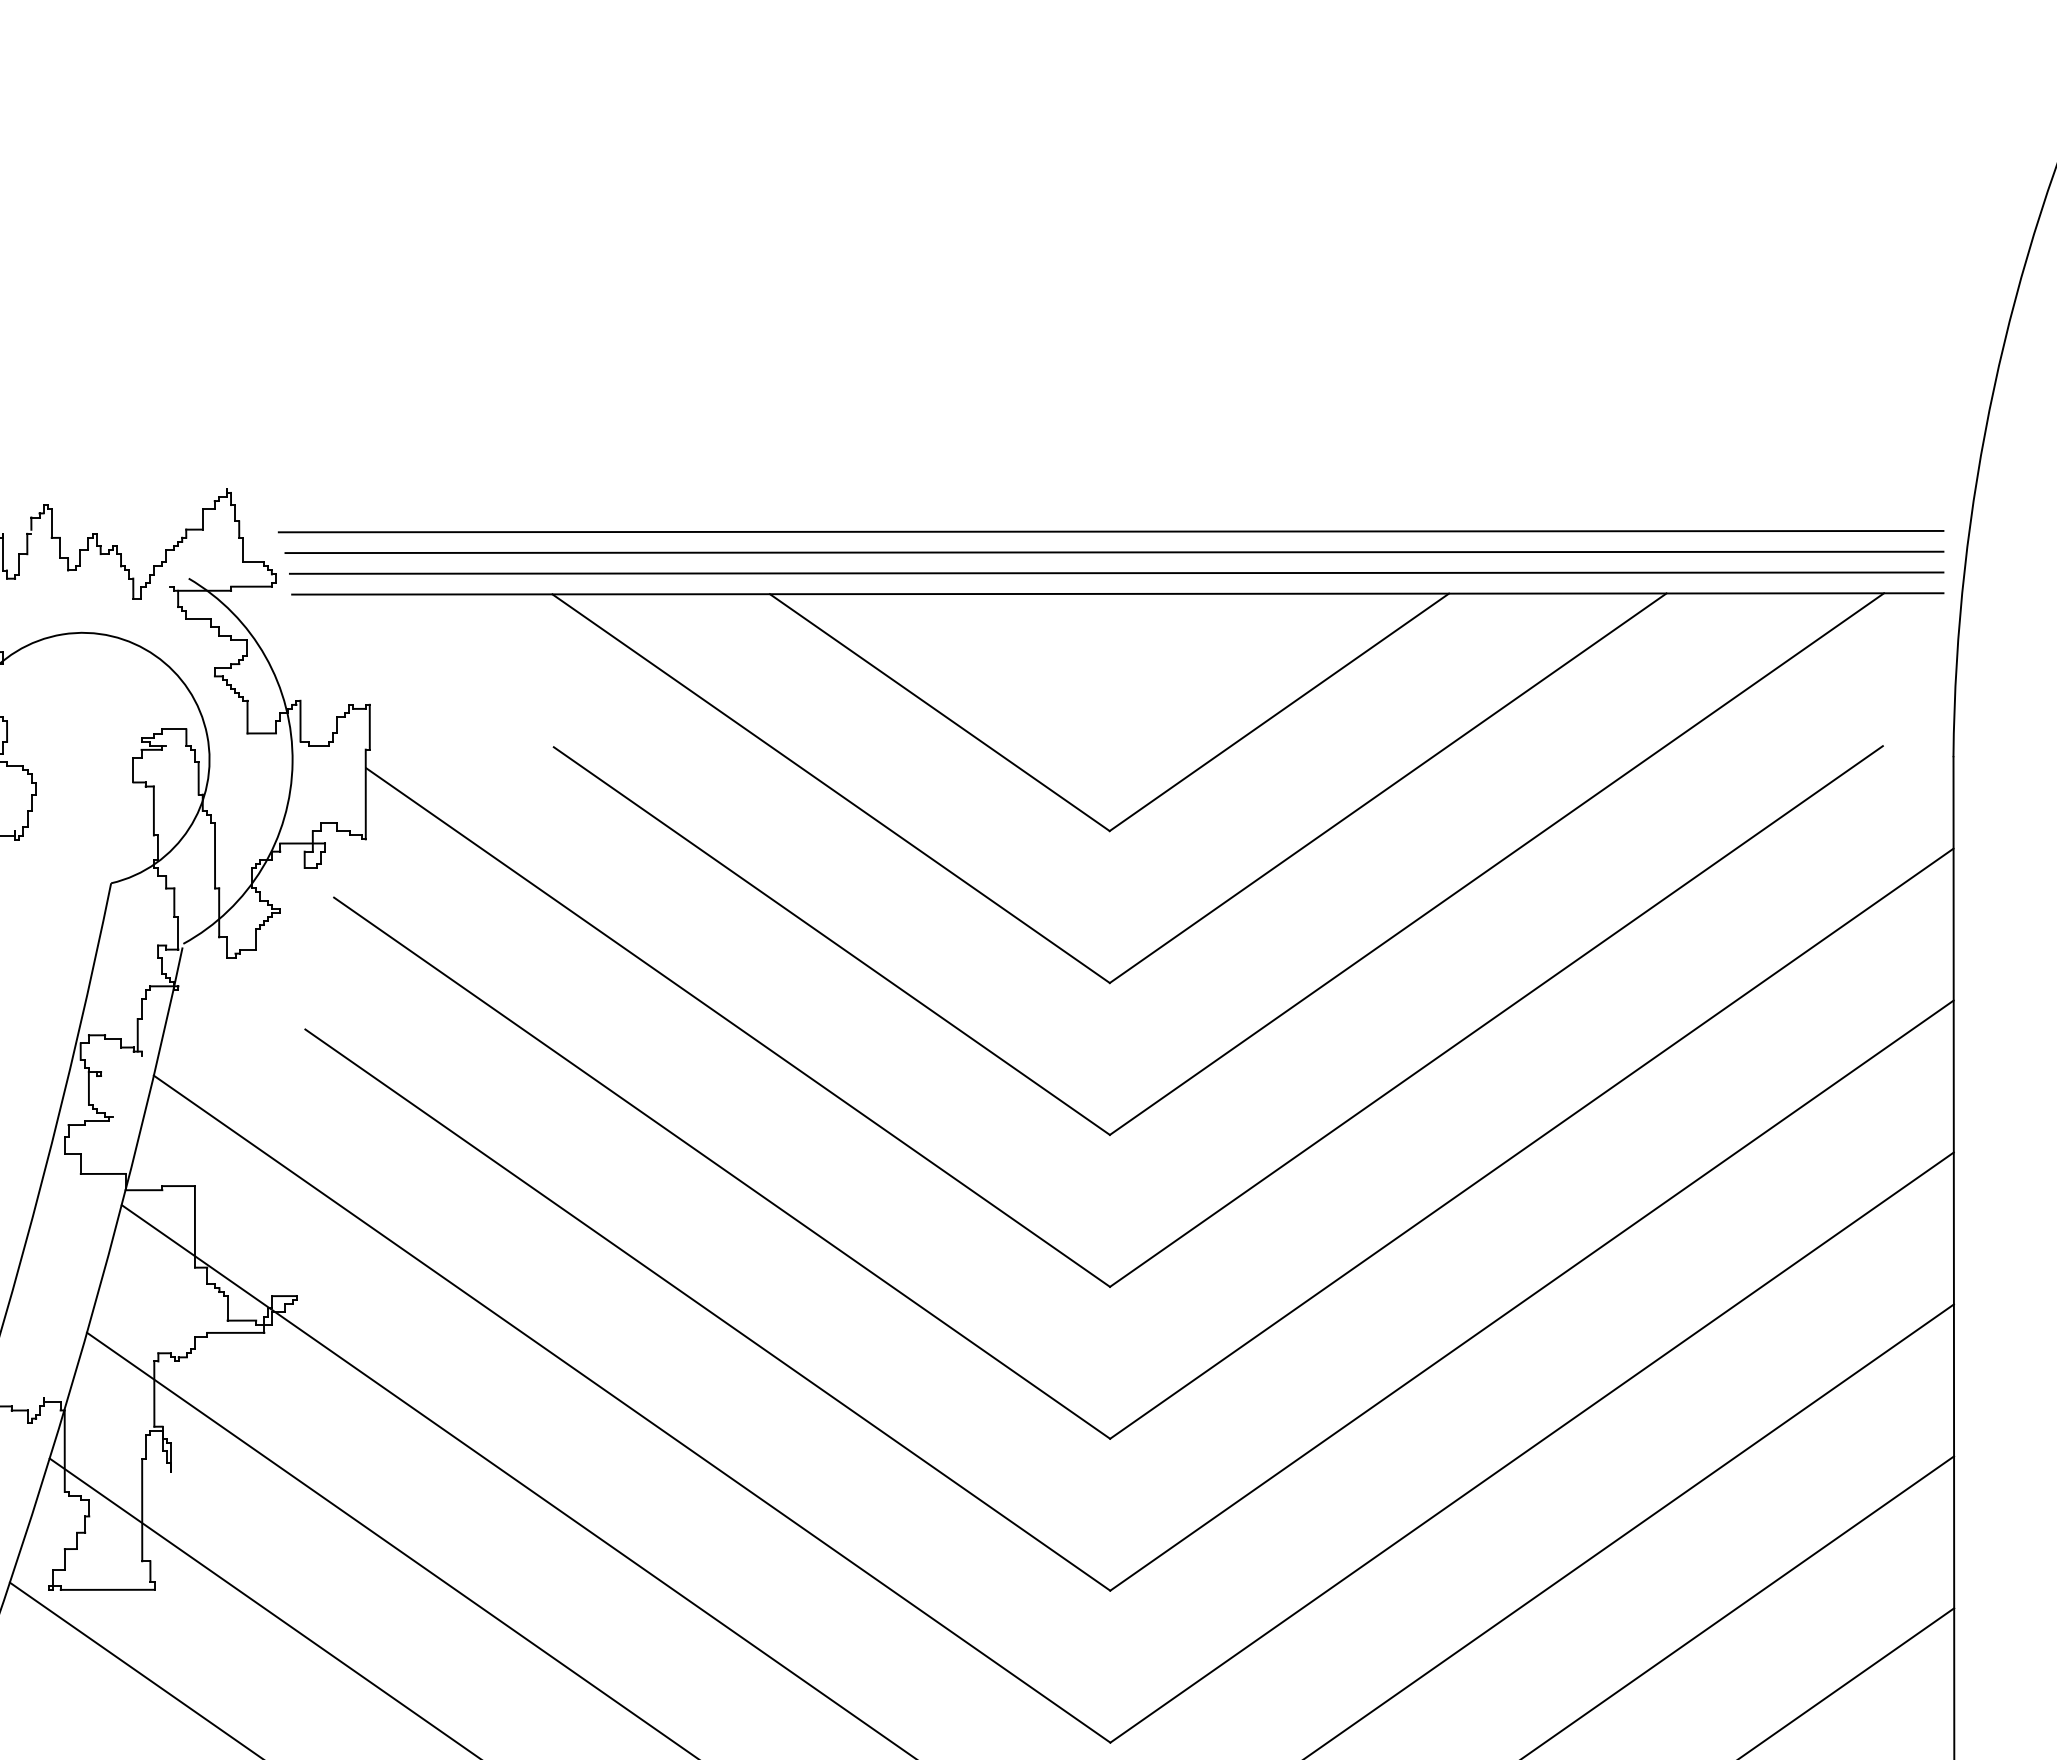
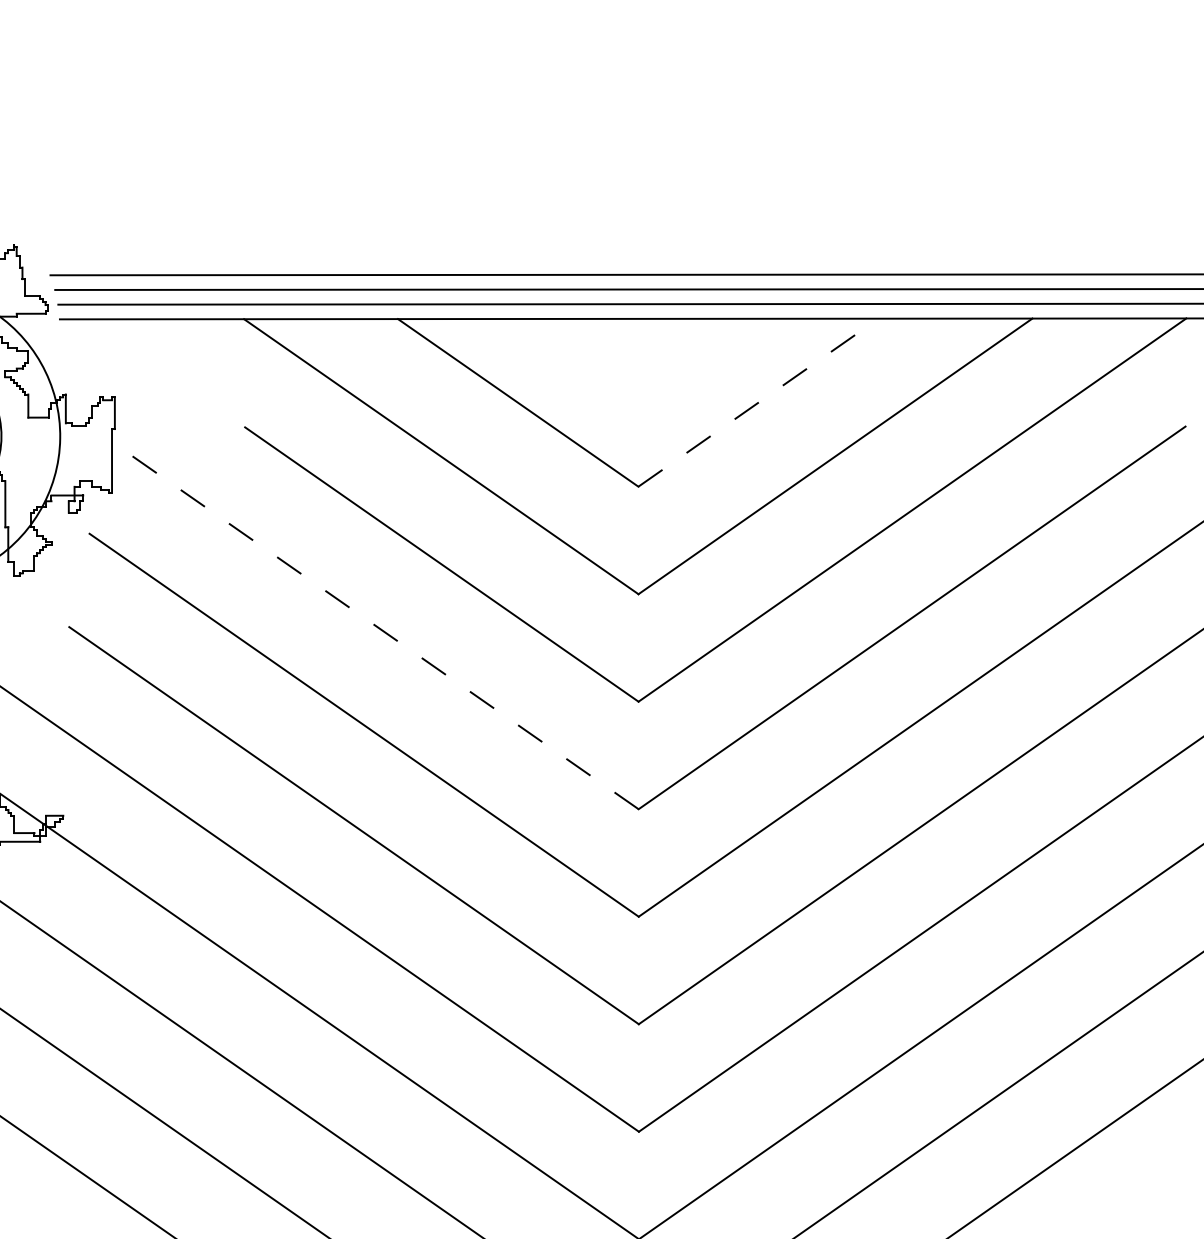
line: (1279, 712) -> (758, 402), solid -> dashed
line: (737, 1027) -> (375, 625), solid -> dashed

